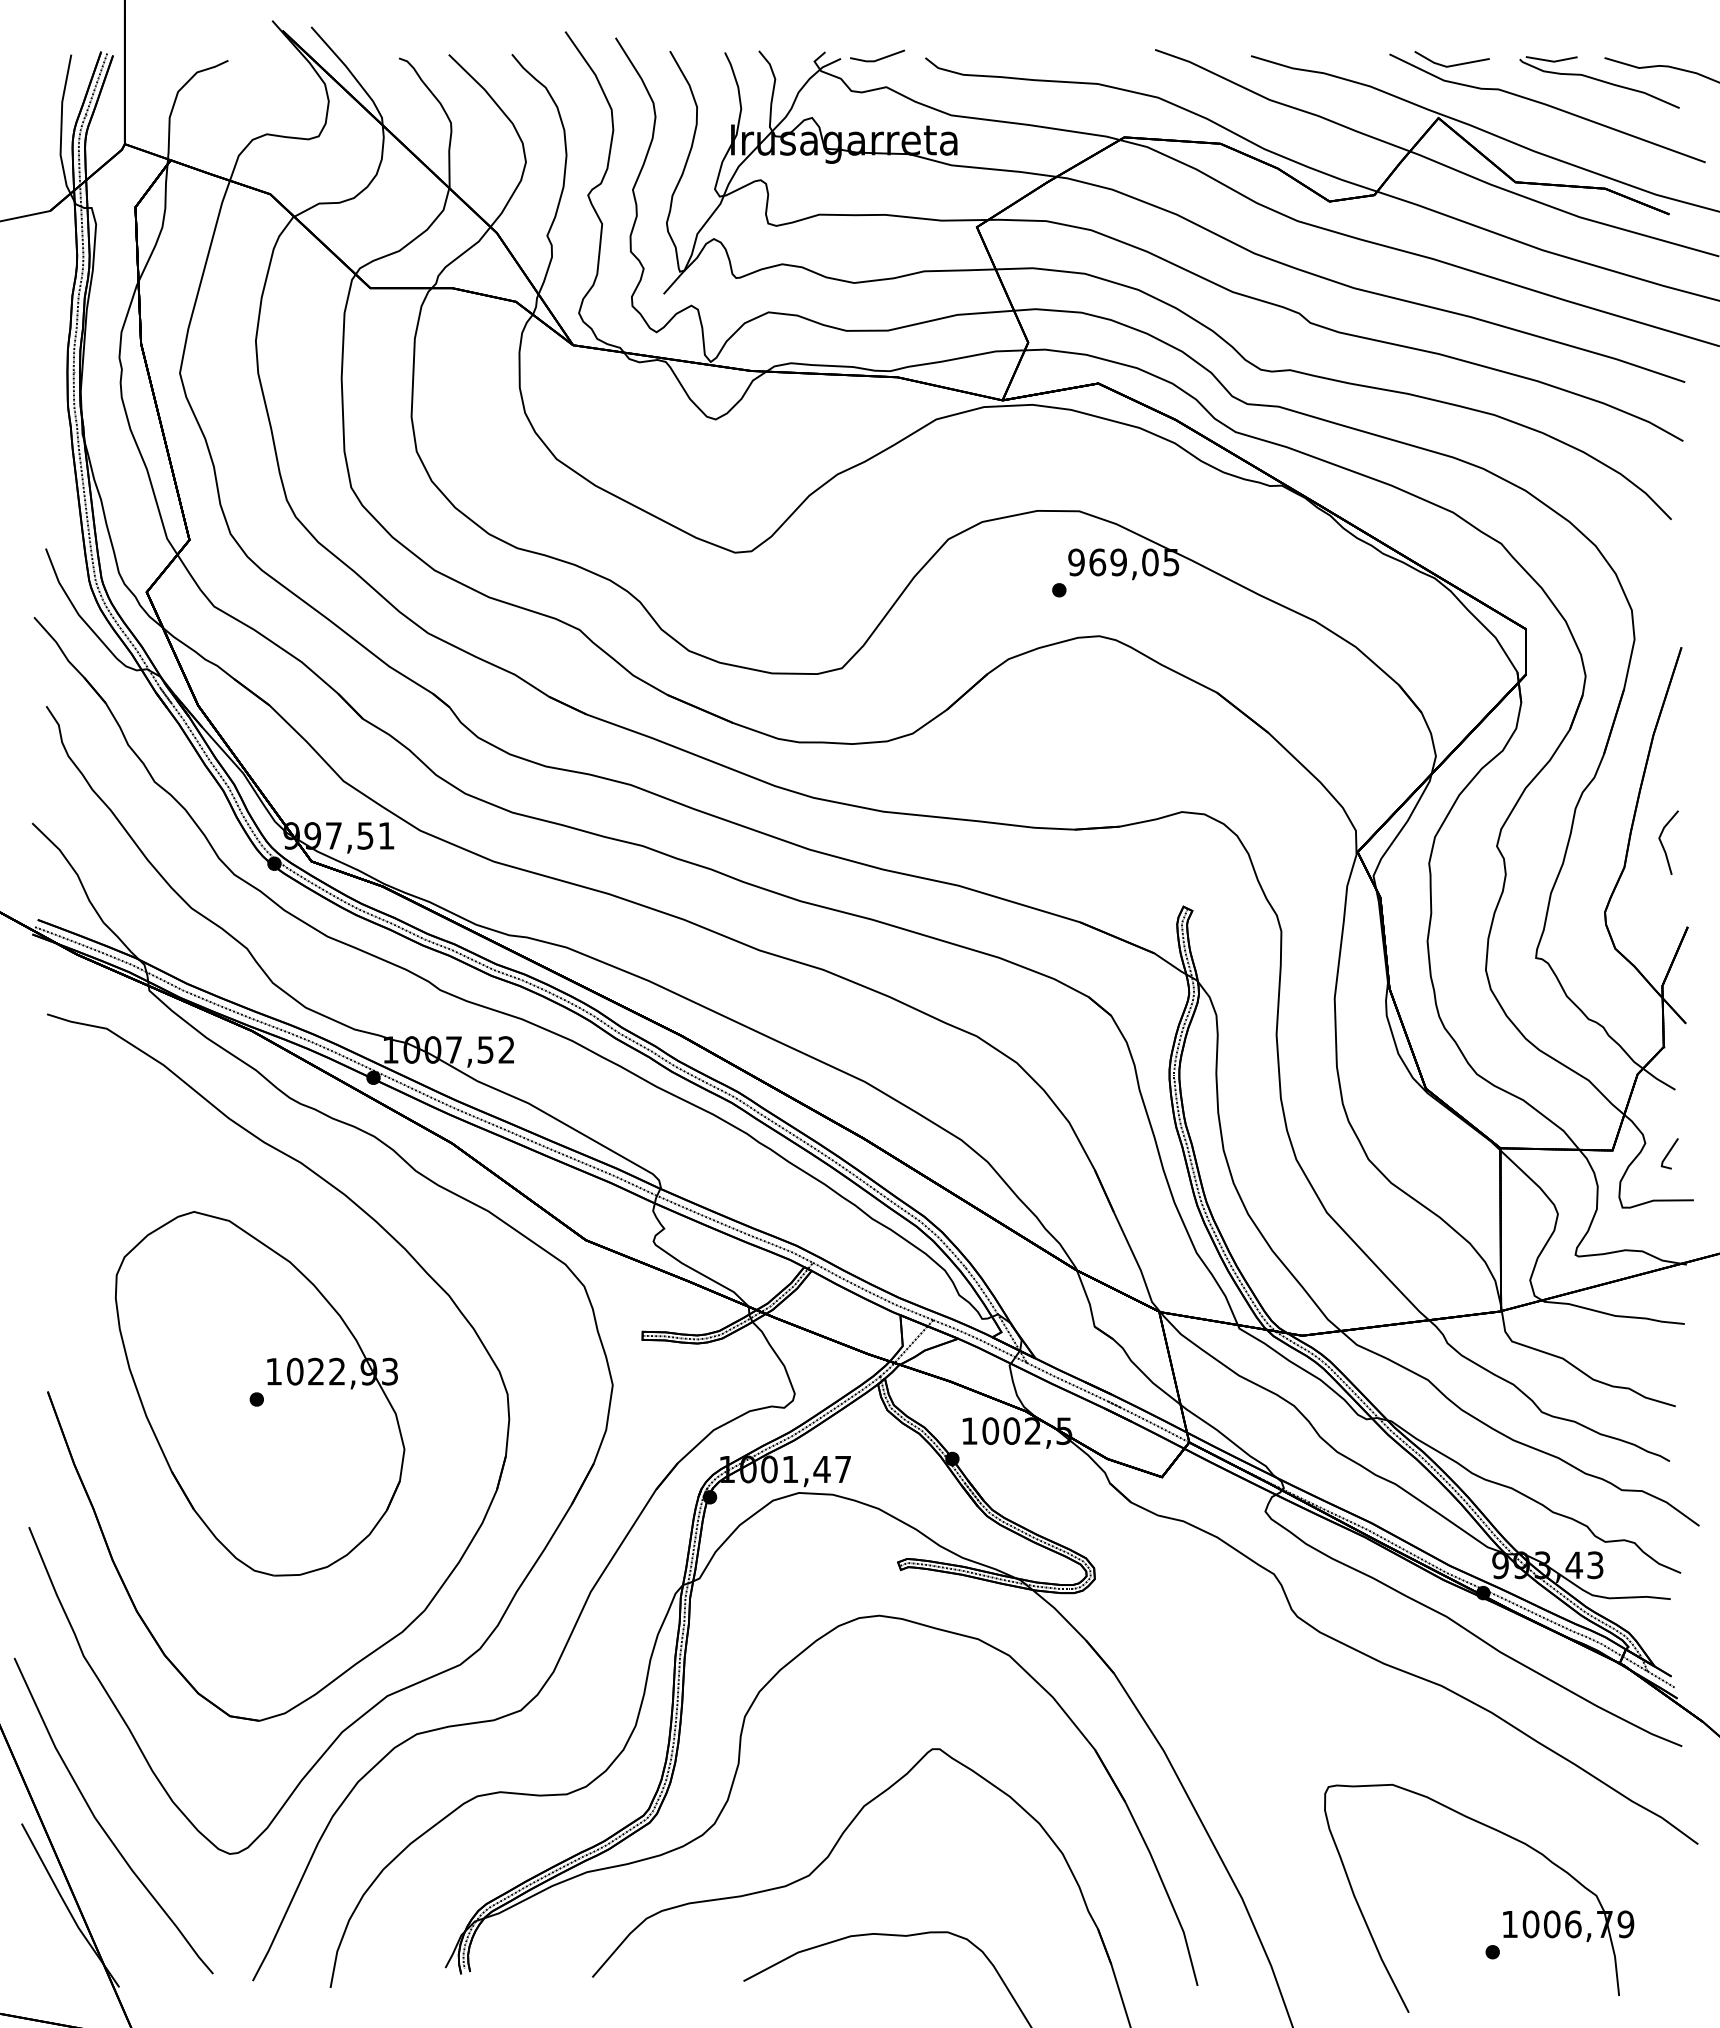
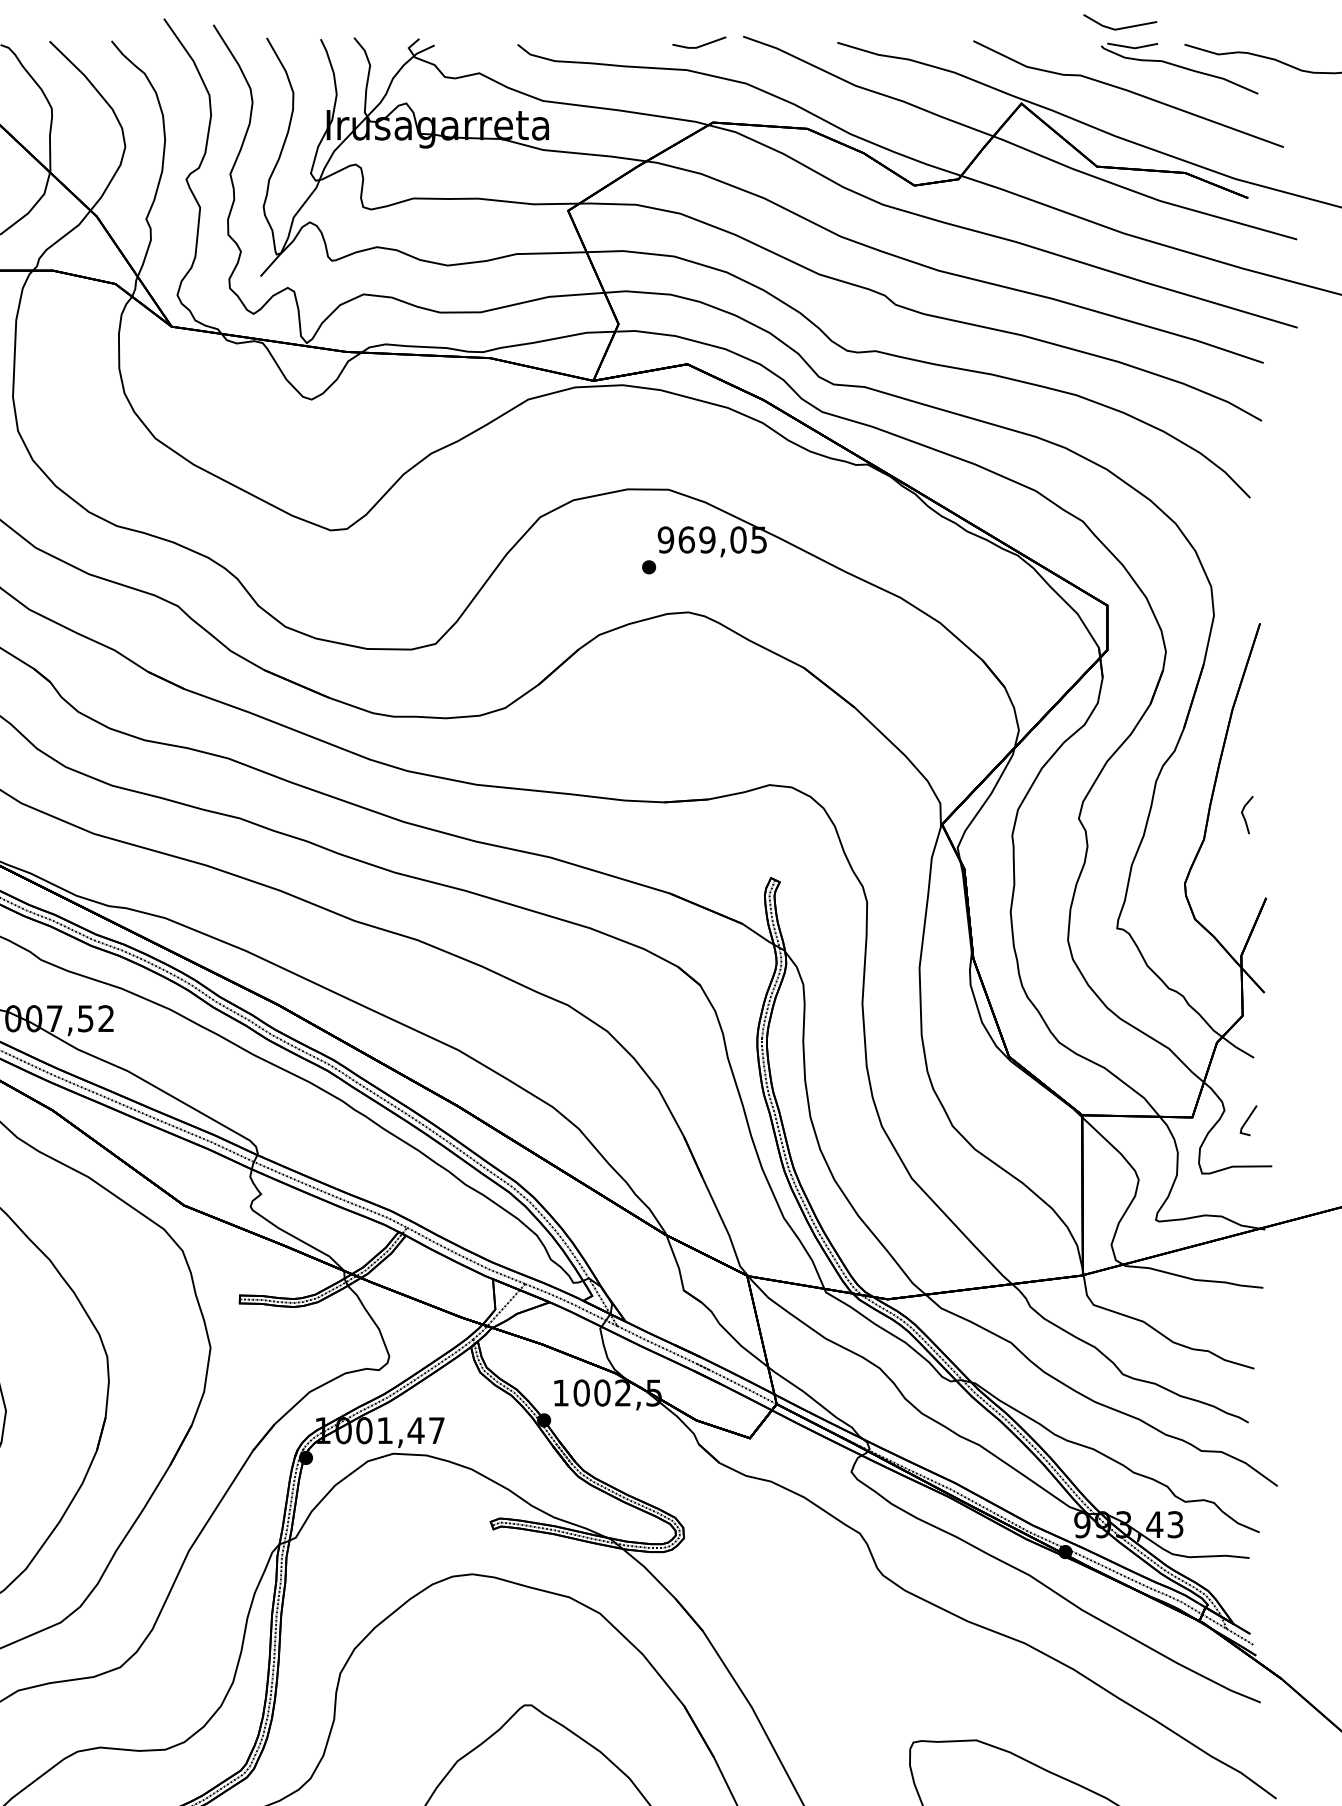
line: (878, 58) -> (700, 45), moved
line: (1452, 64) -> (1120, 27), moved
part: (1668, 842) -> (1247, 814), size x0.6

